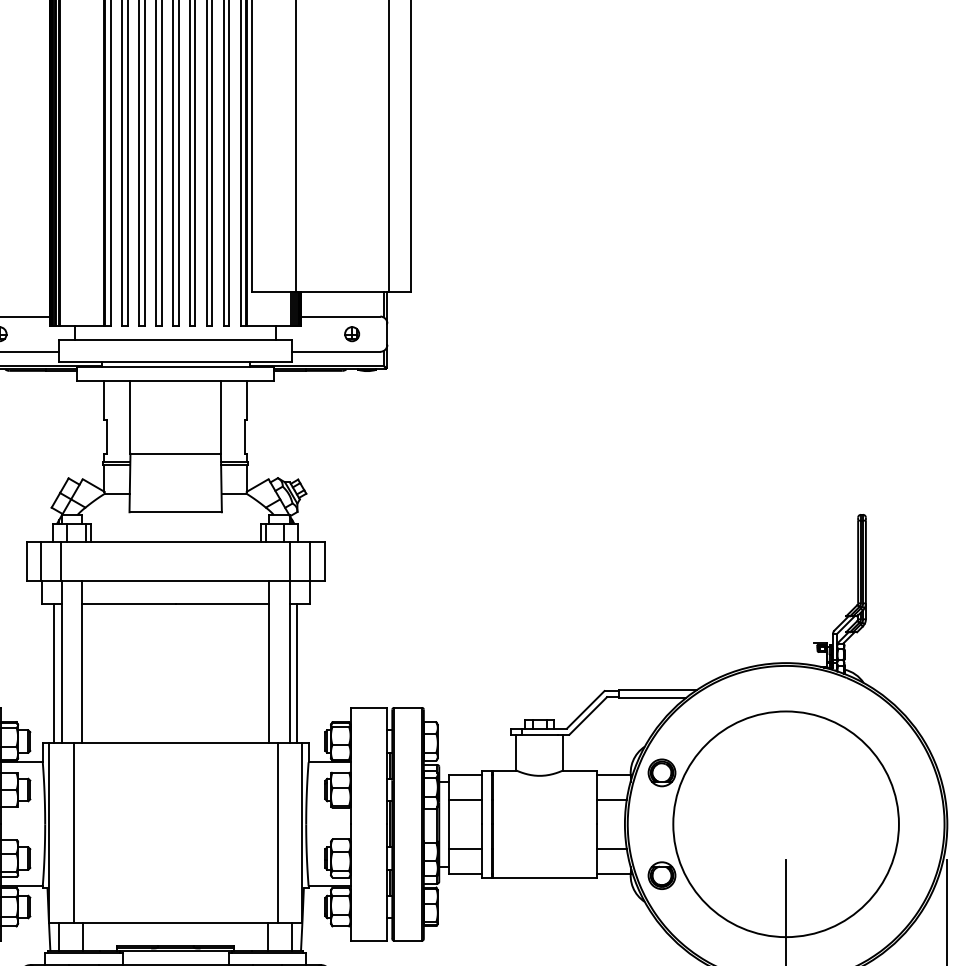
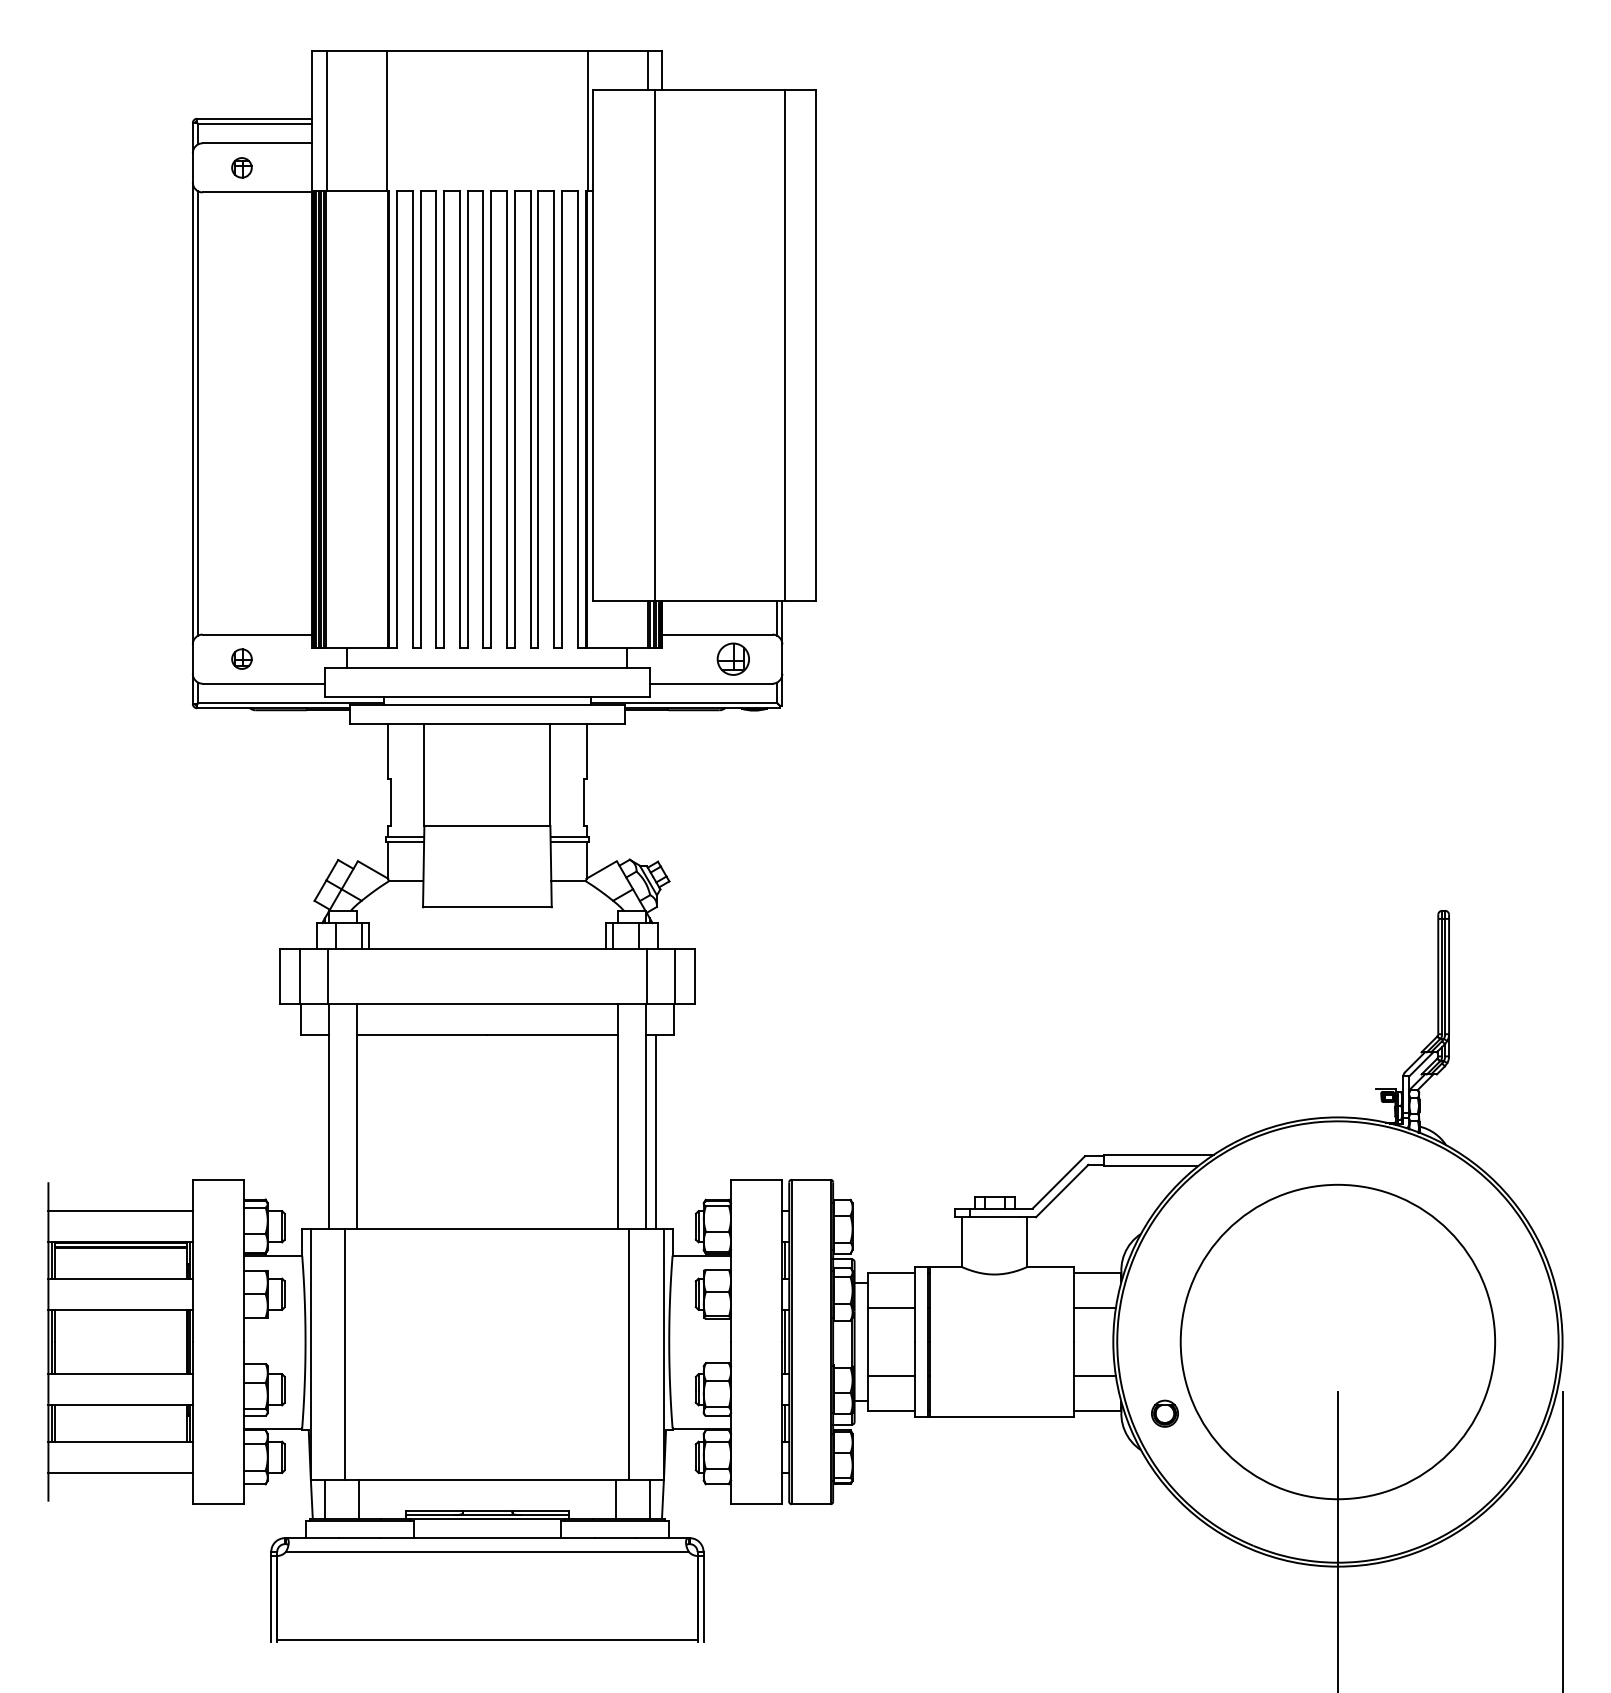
part: (351, 333) -> (732, 658), size x1.6
line: (54, 673) -> (318, 1132), removed
part: (661, 772) -> (1164, 1269), removed
part: (661, 875) -> (1164, 1413), size x0.7

